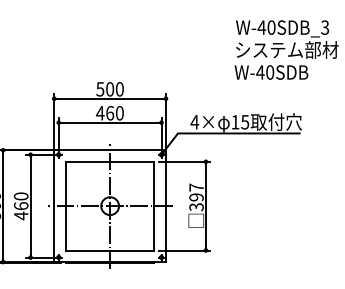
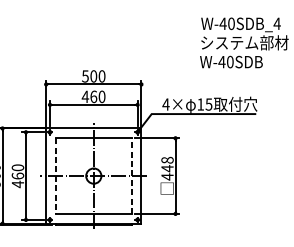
text: (324, 27) -> (276, 23), W-40SDB_3 -> W-40SDB_4
text: (196, 197) -> (167, 168), 397 -> 448
line: (154, 205) -> (131, 175), solid -> dashed
line: (65, 206) -> (55, 176), solid -> dashed

